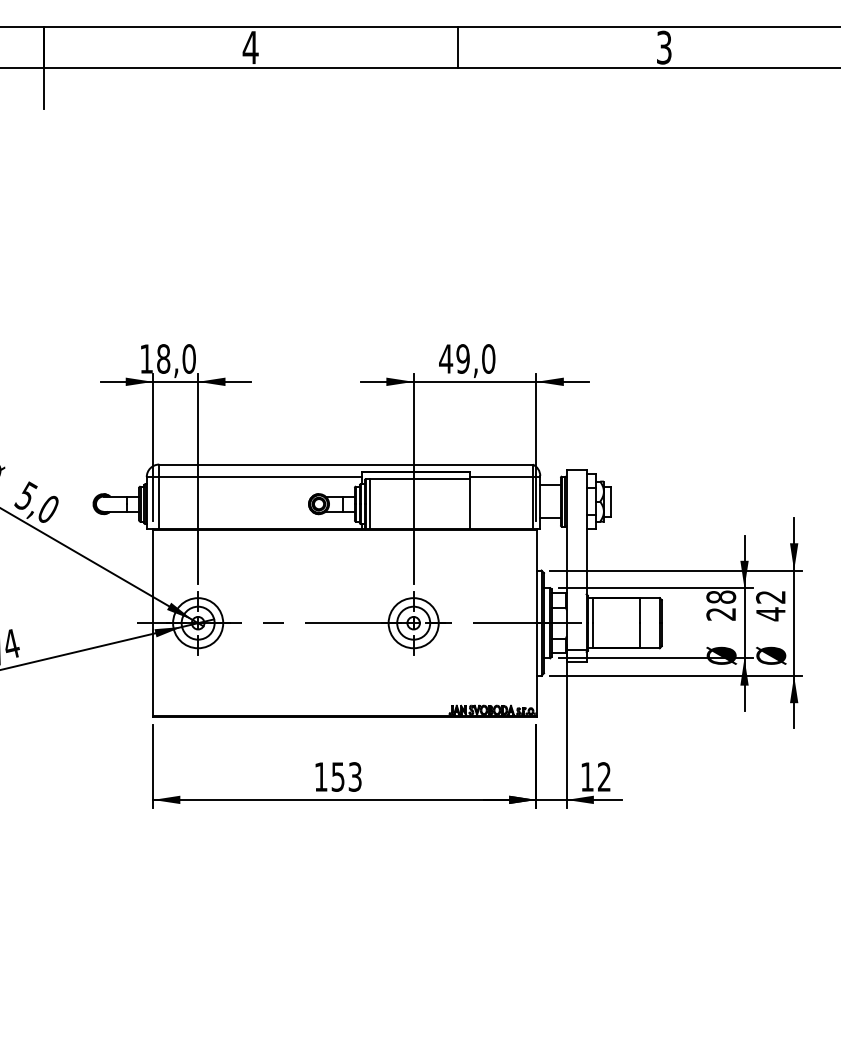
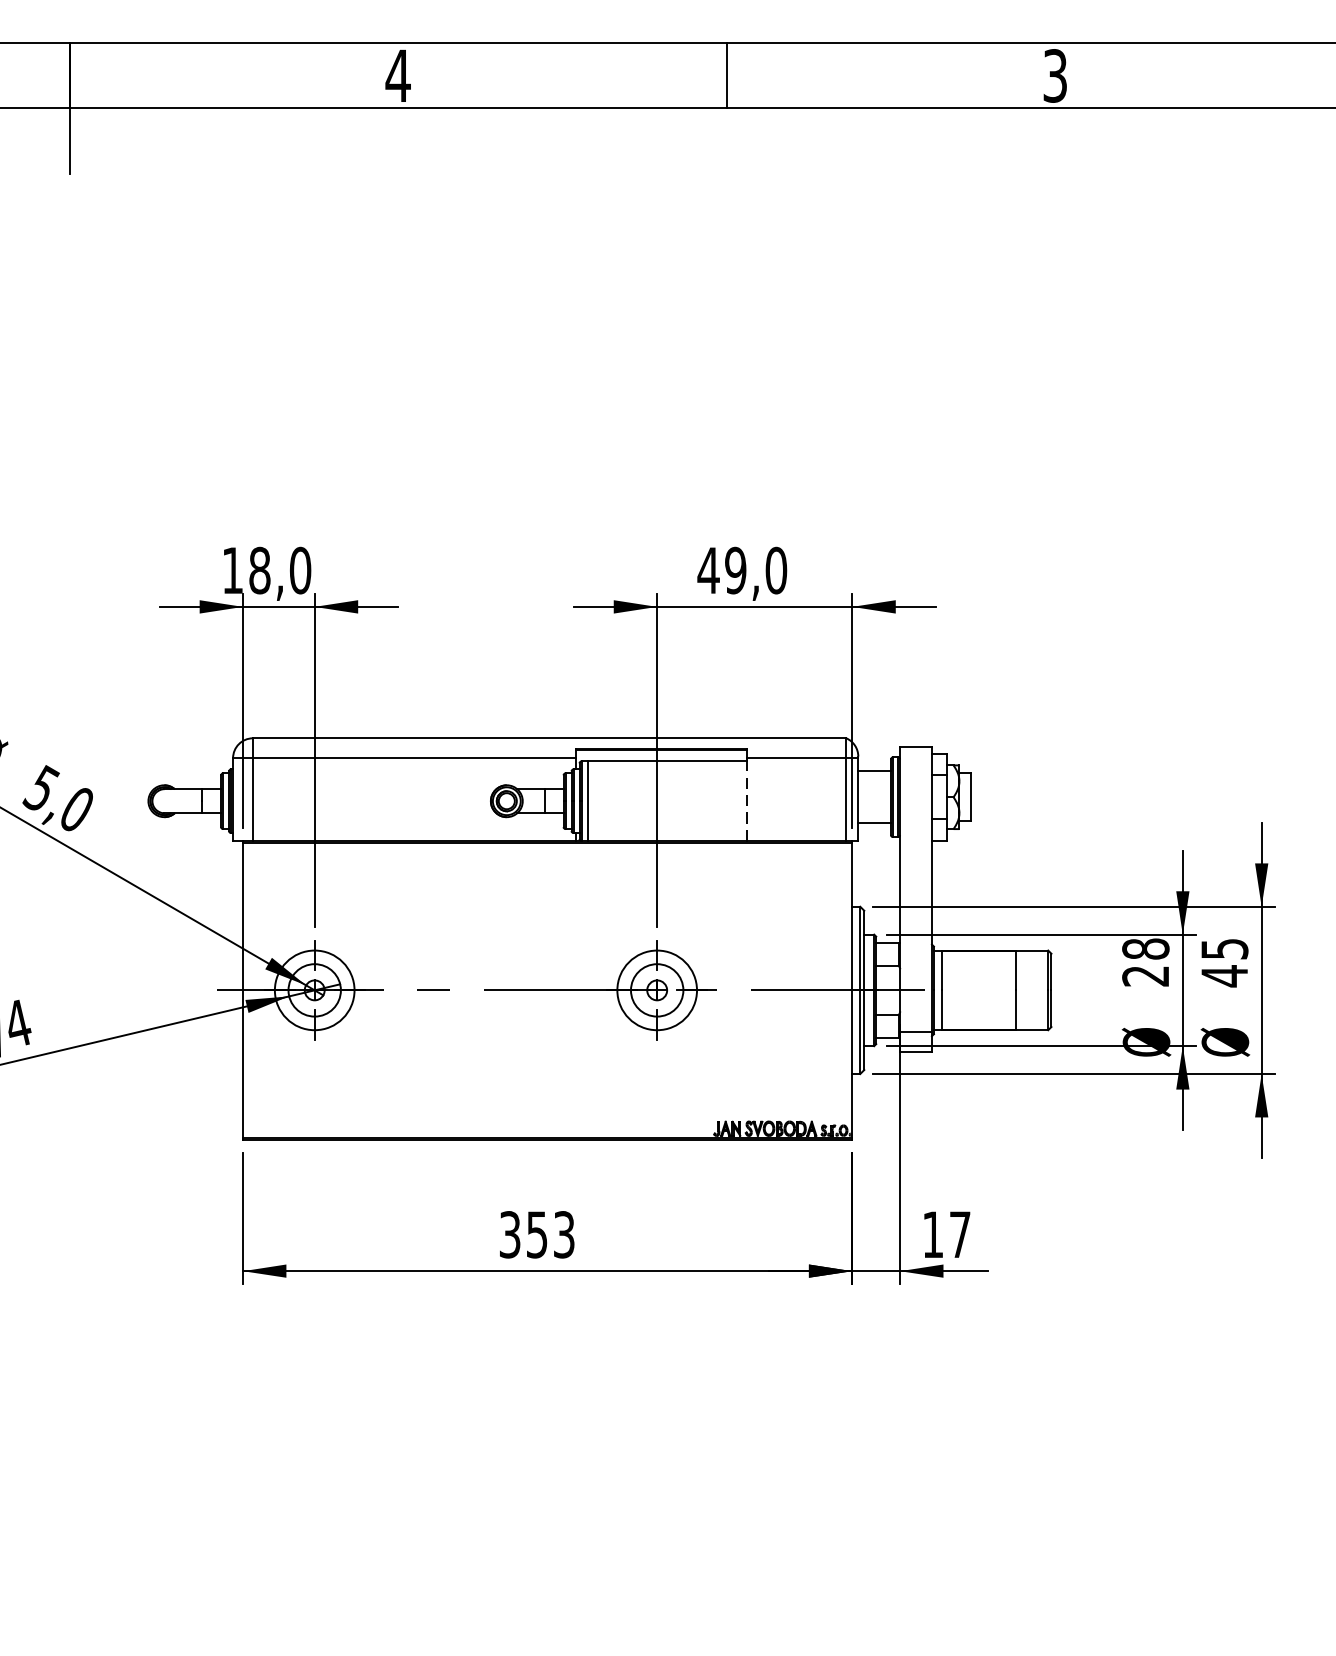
line: (470, 503) -> (747, 800), solid -> dashed
text: (770, 597) -> (1224, 949), 42 -> 45
text: (320, 776) -> (509, 1233), 153 -> 353
text: (604, 776) -> (960, 1233), 12 -> 17

